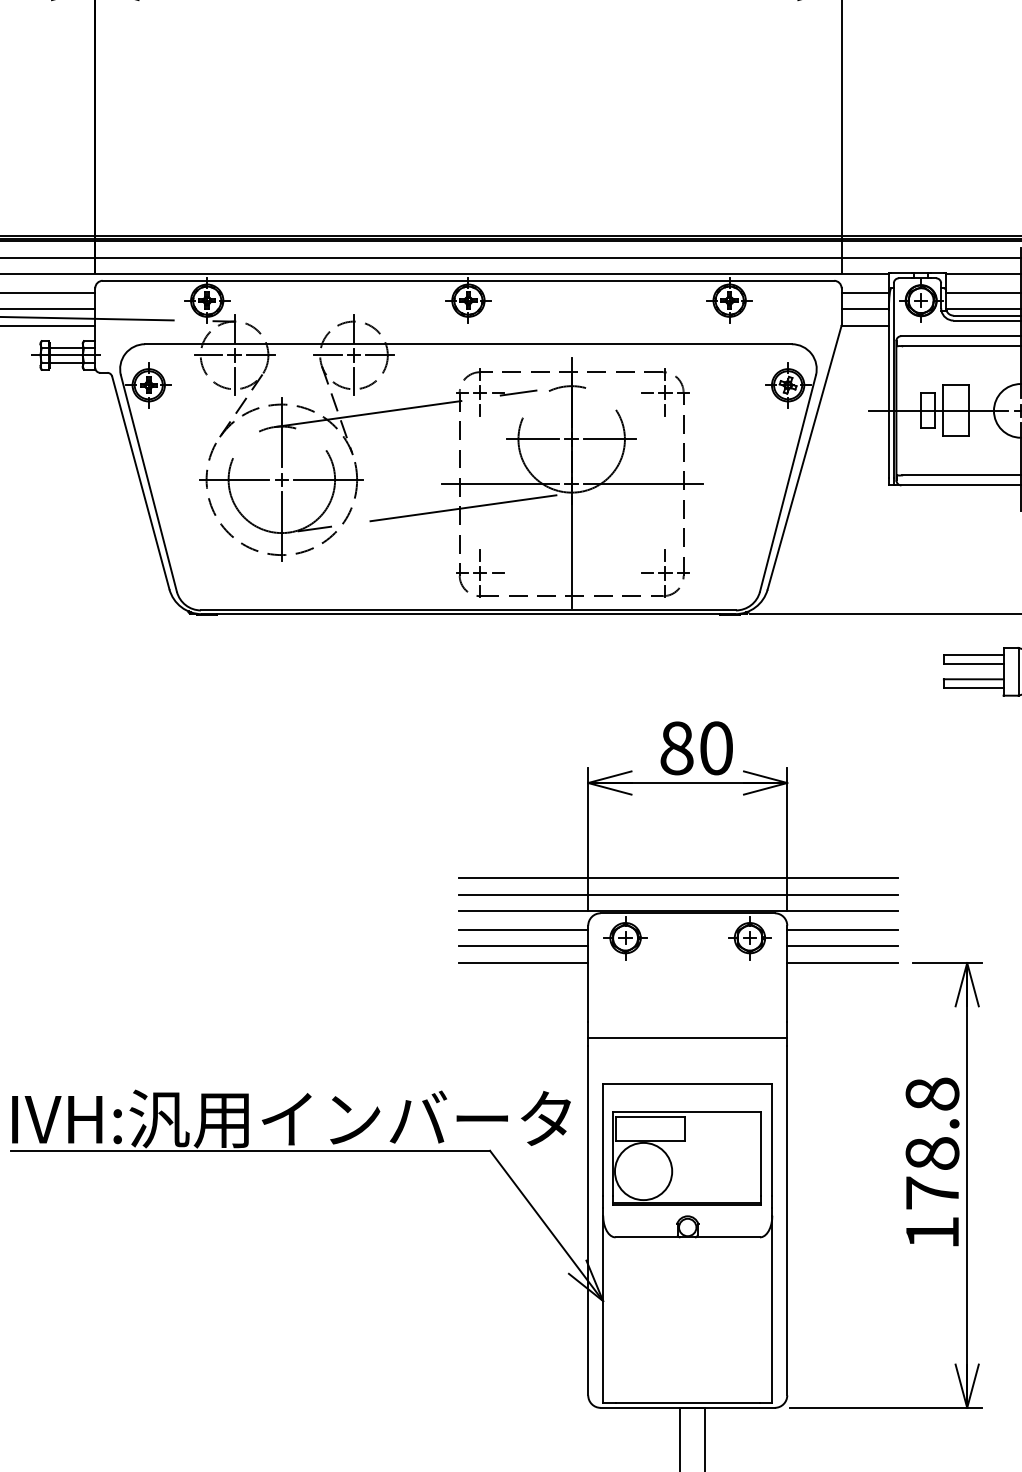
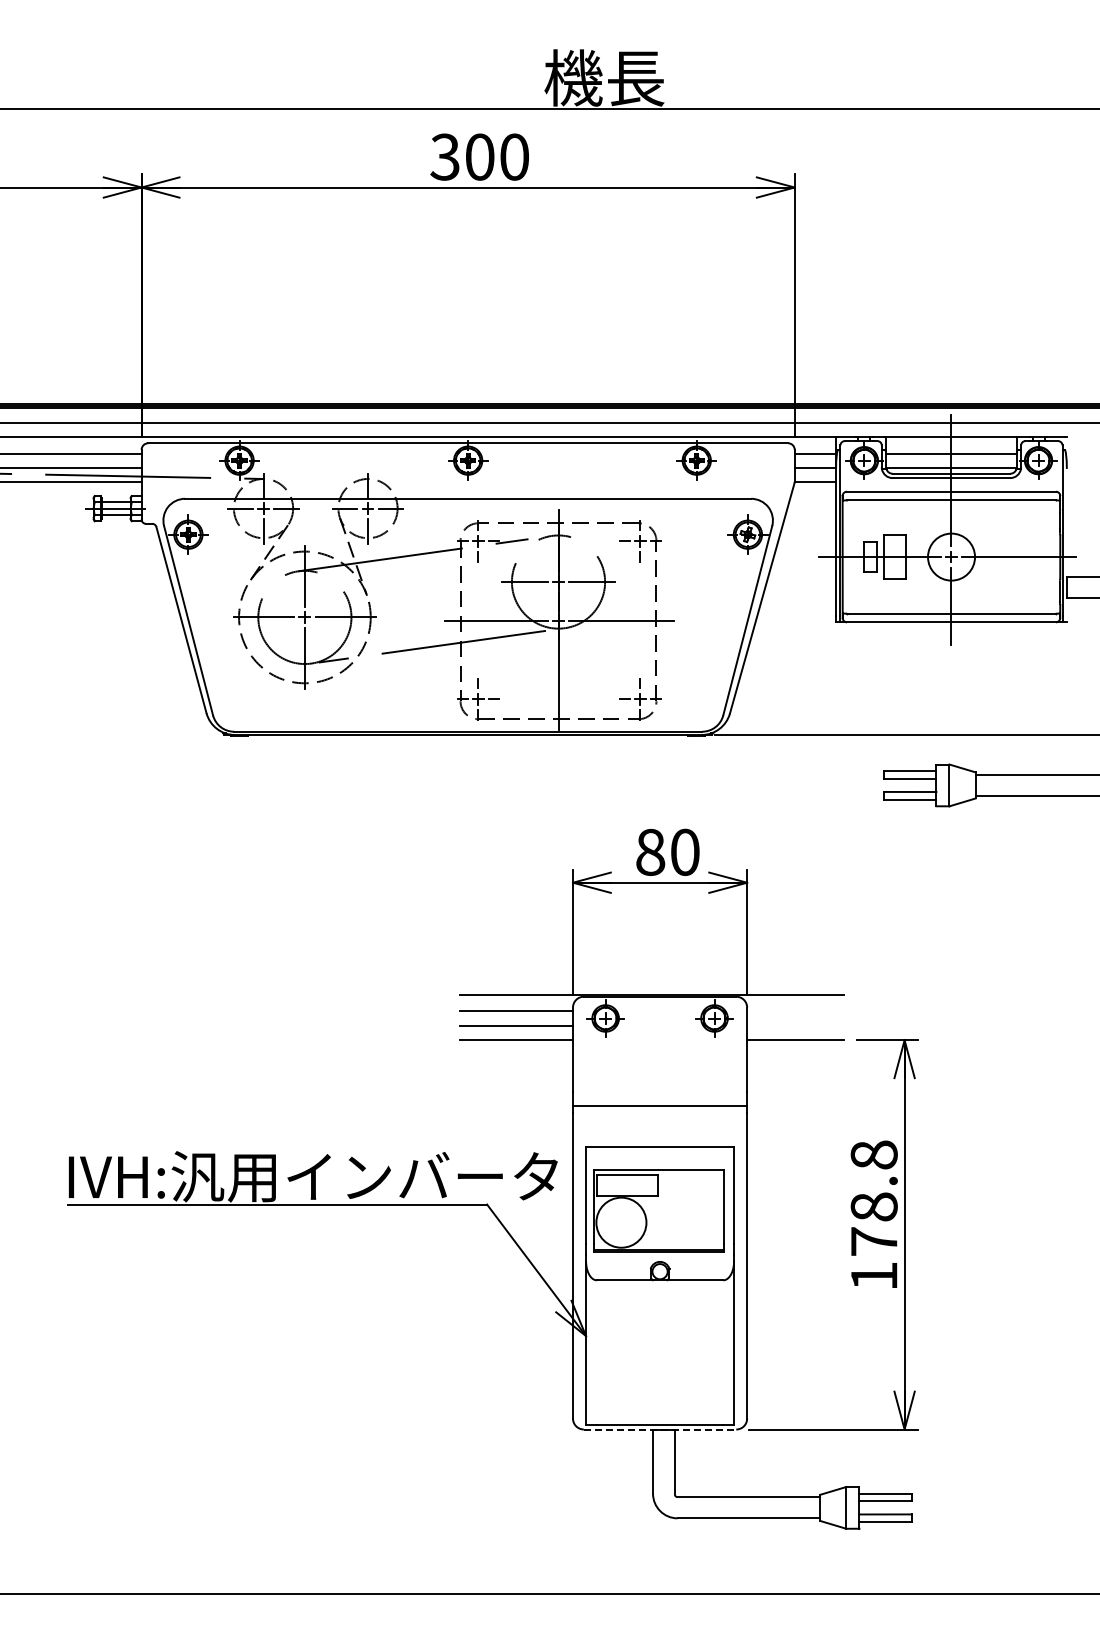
line: (677, 878) -> (651, 966), removed
line: (677, 894) -> (651, 980), removed
line: (842, 930) -> (795, 1011), removed
line: (842, 946) -> (795, 1025), removed
line: (688, 1407) -> (660, 1429), solid -> dashed

